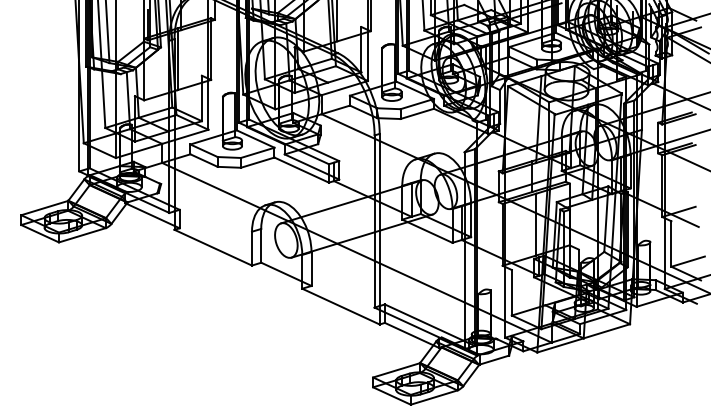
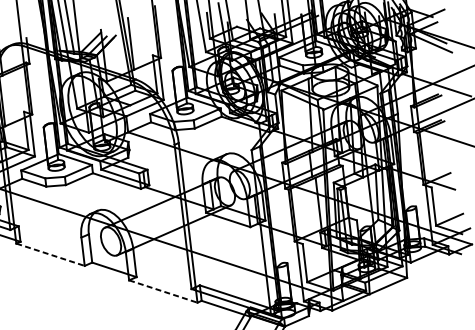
line: (213, 247) -> (50, 254), solid -> dashed
line: (341, 306) -> (163, 291), solid -> dashed

